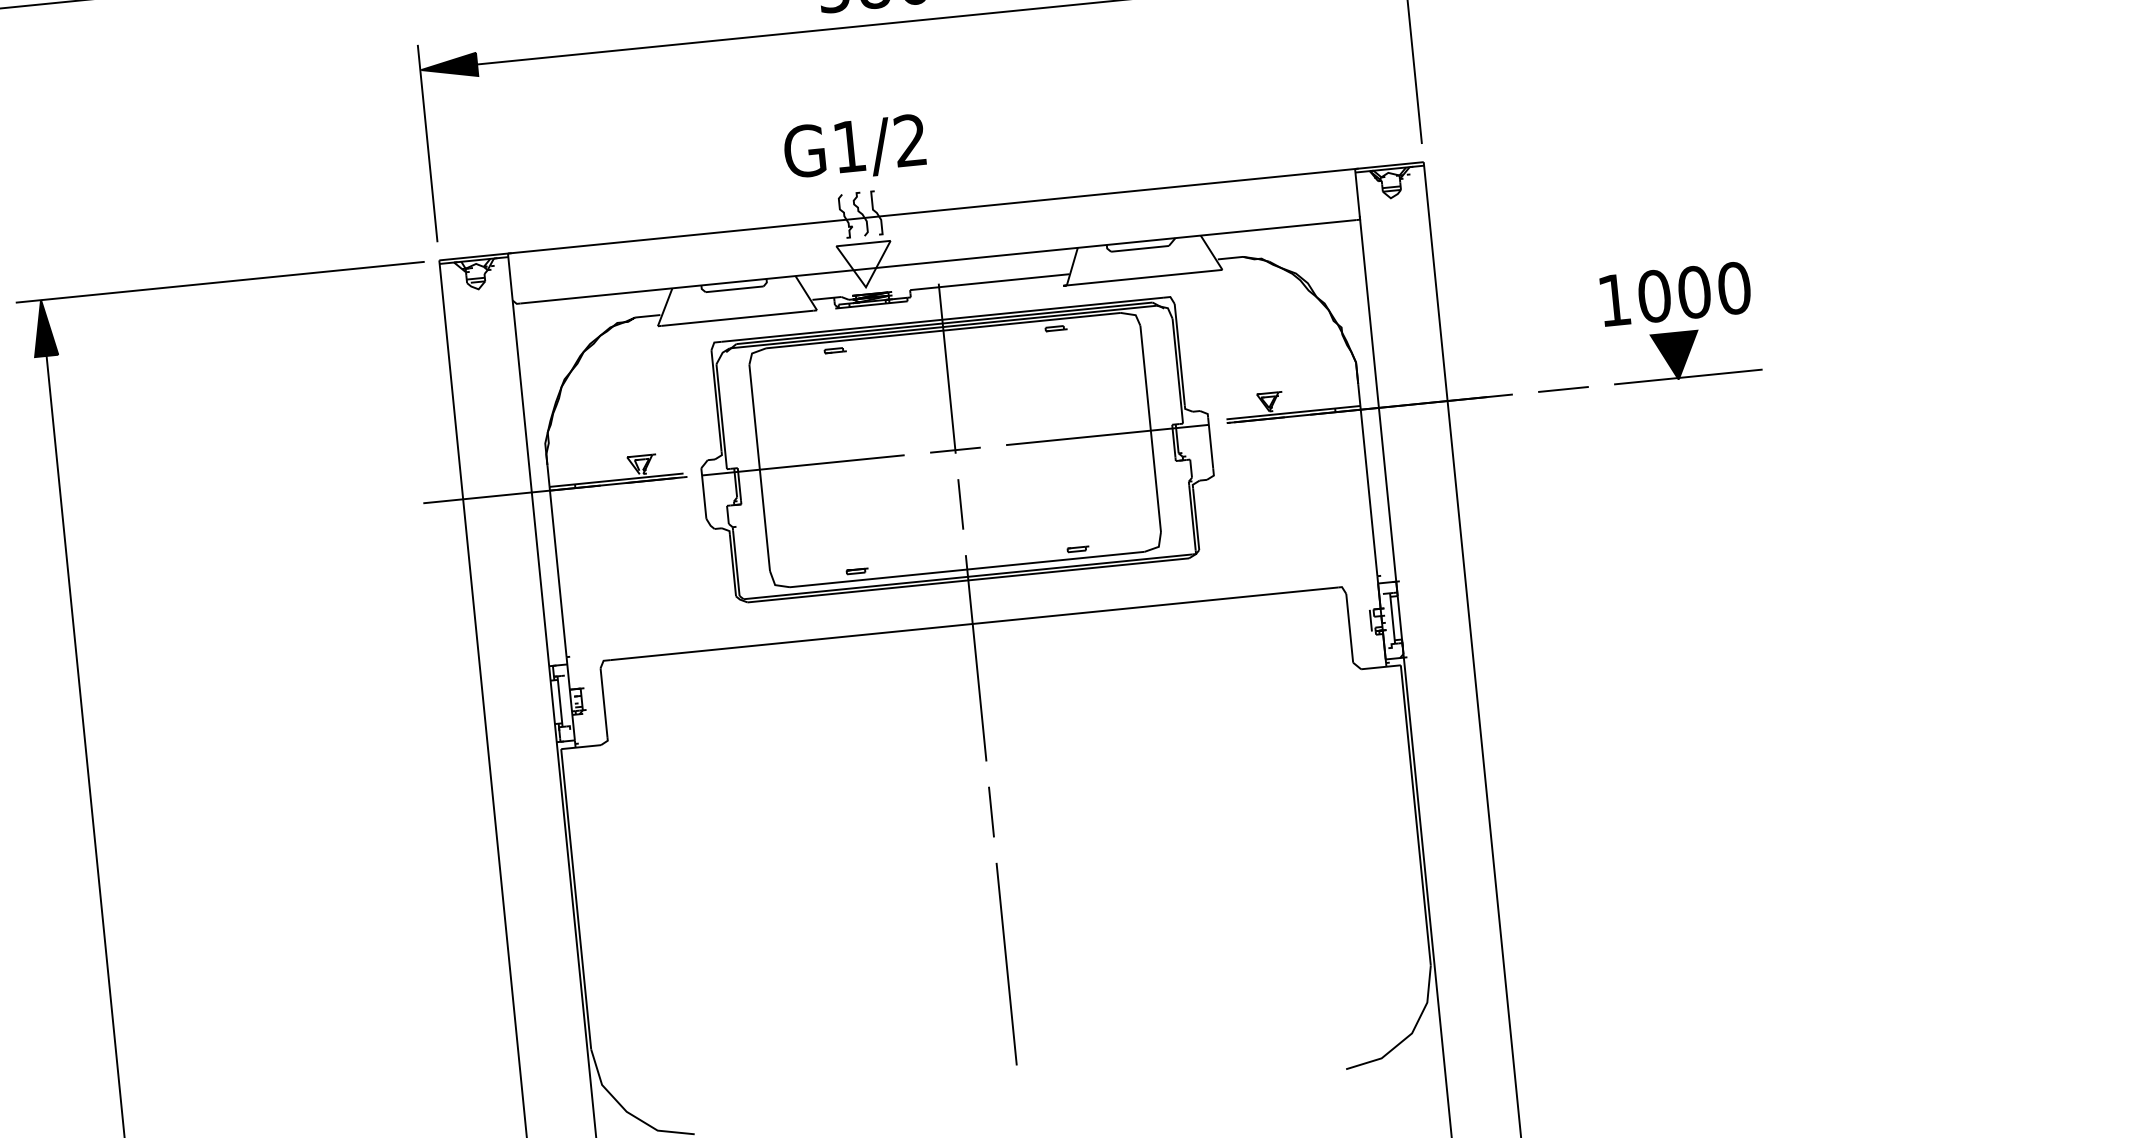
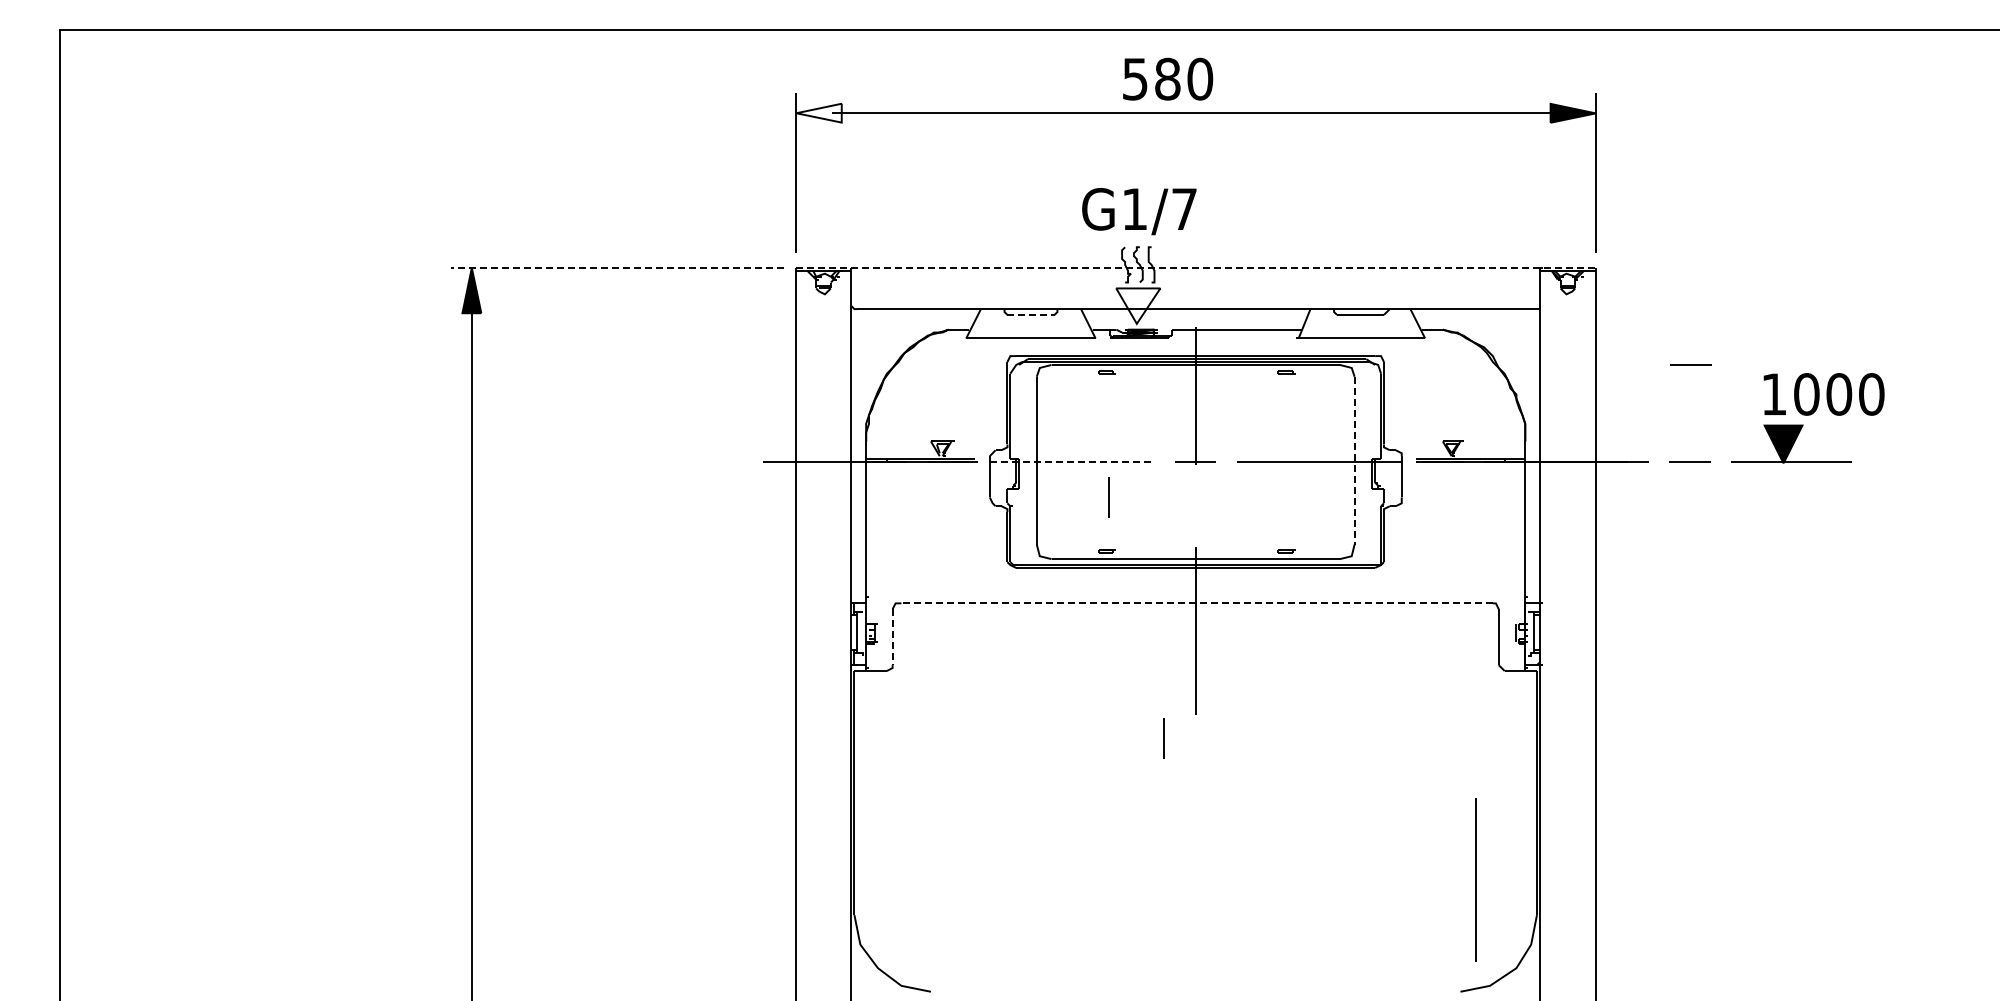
fill: (448, 66) -> (818, 112), removed
text: (910, 139) -> (1184, 208), G1/2 -> G1/7
line: (932, 210) -> (1196, 267), solid -> dashed
line: (1552, 269) -> (1690, 364), added
line: (220, 281) -> (617, 267), solid -> dashed
line: (734, 288) -> (1030, 314), solid -> dashed
text: (1675, 294) -> (1823, 394), moved
line: (1150, 428) -> (1354, 460), solid -> dashed
line: (803, 465) -> (1072, 462), solid -> dashed
line: (960, 504) -> (1108, 497), moved
line: (974, 623) -> (1197, 603), solid -> dashed
line: (603, 703) -> (892, 637), solid -> dashed
line: (991, 812) -> (1163, 738), moved
line: (1006, 963) -> (1475, 879), moved

